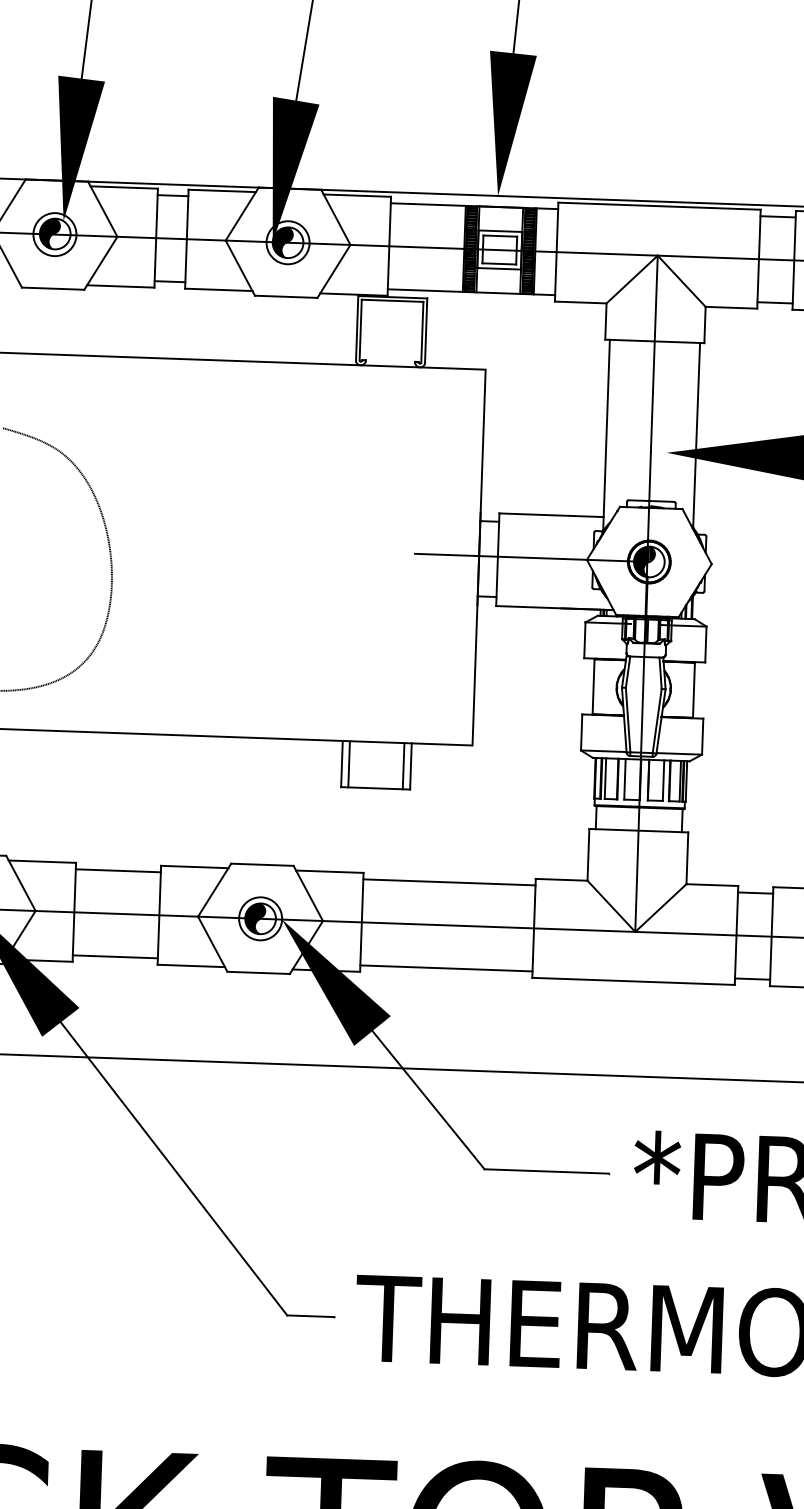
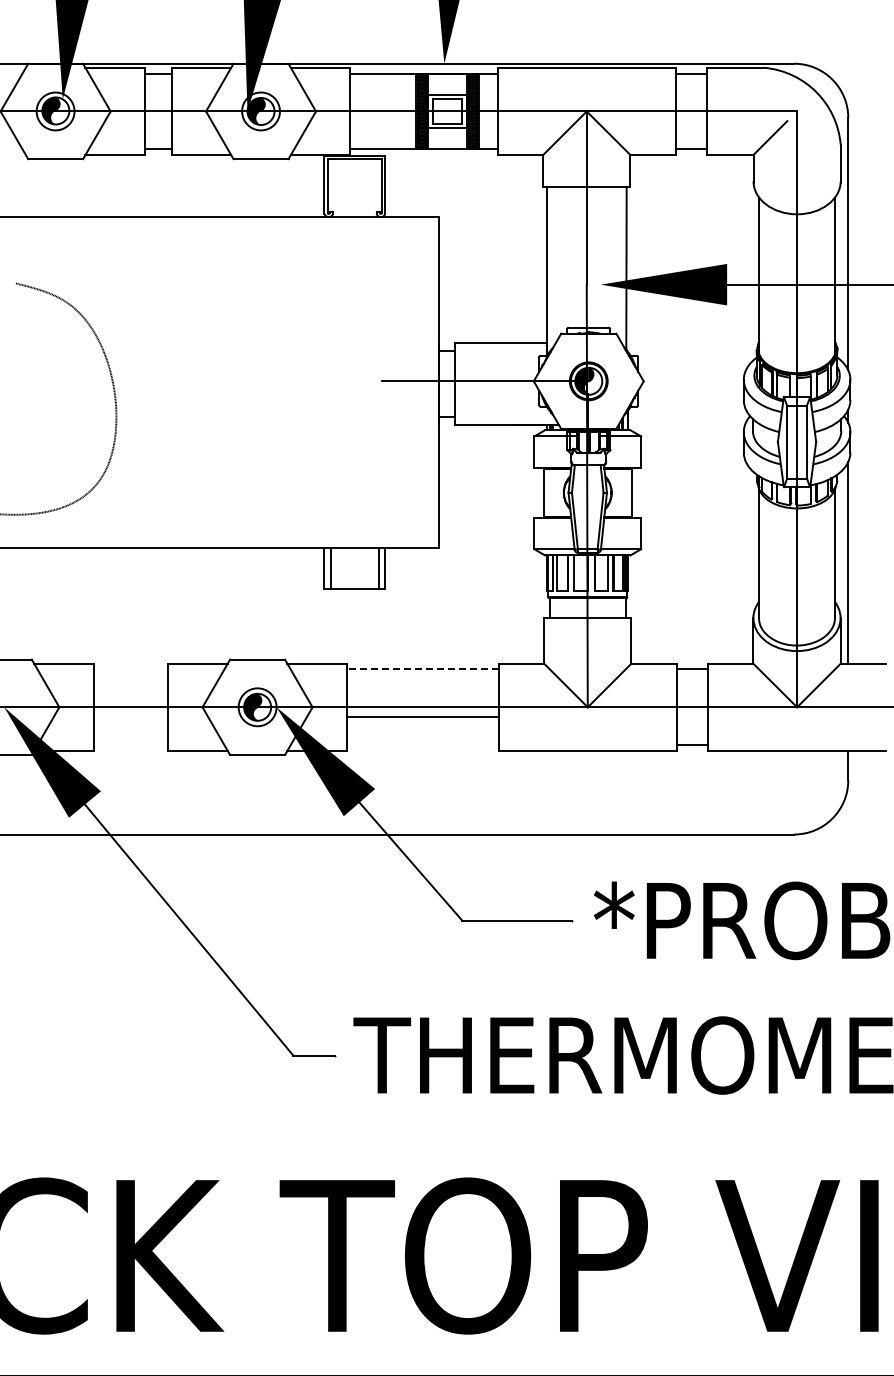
line: (117, 870) -> (130, 669), removed
line: (449, 882) -> (422, 669), solid -> dashed
line: (114, 957) -> (130, 745), removed
line: (446, 968) -> (422, 717), moved

